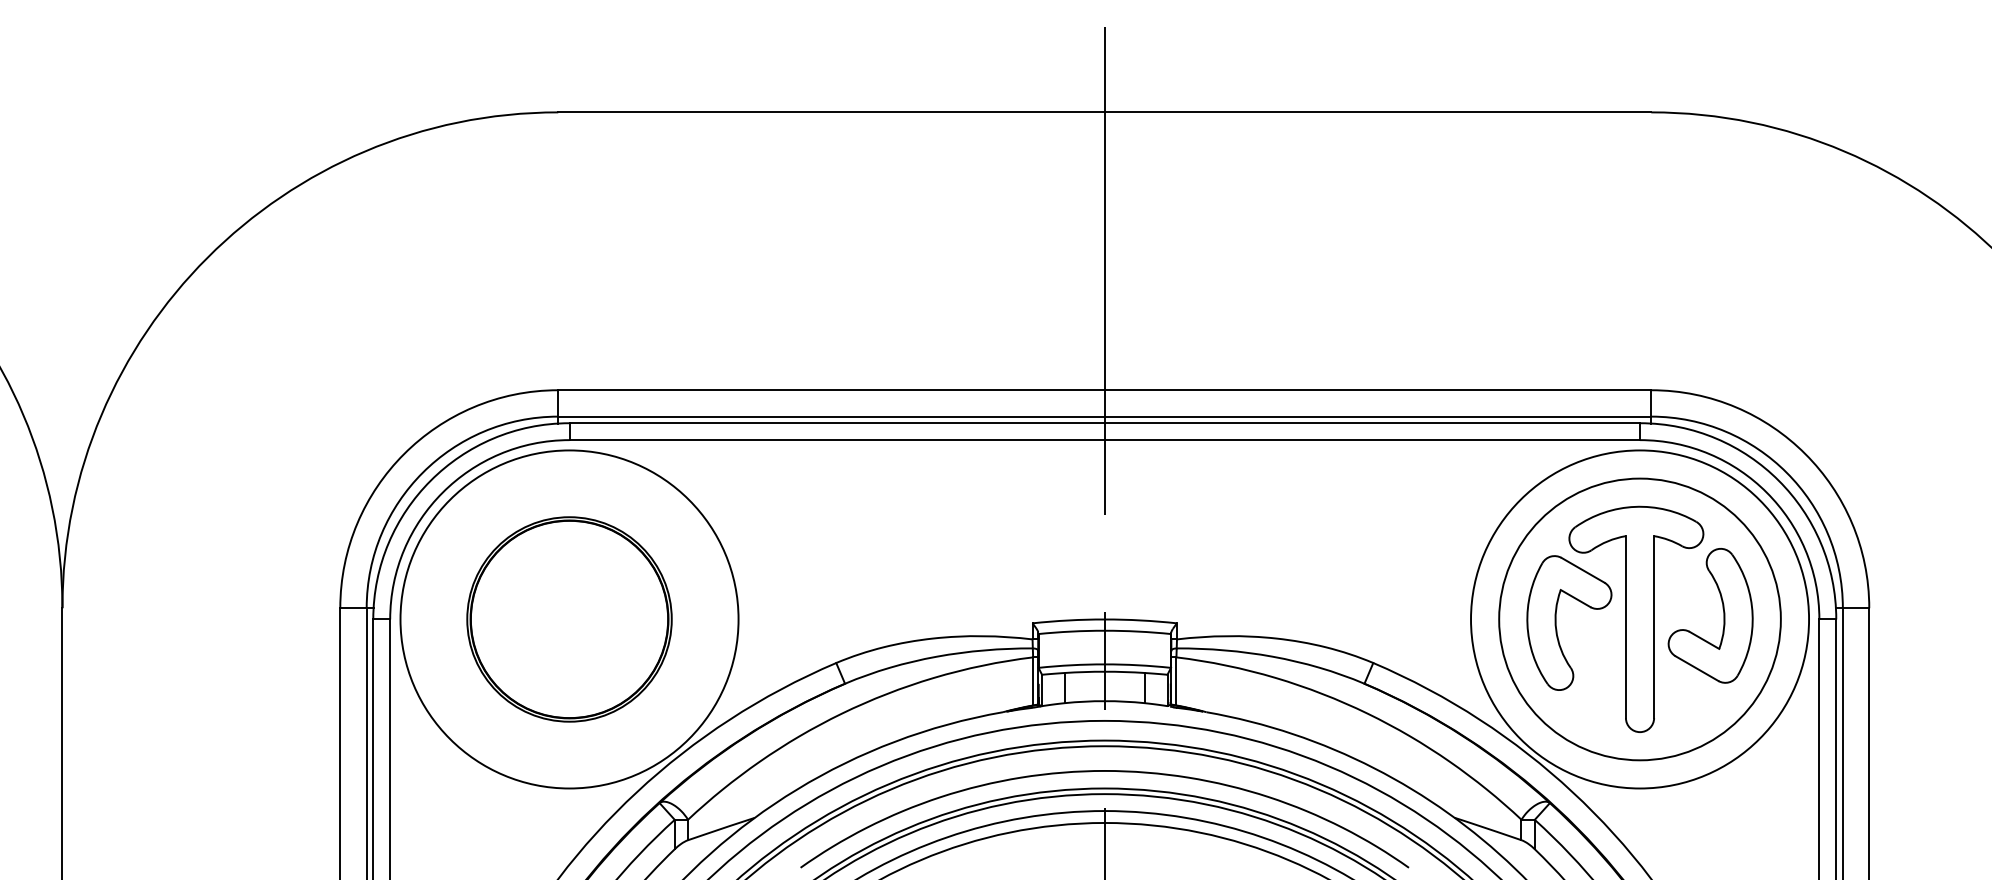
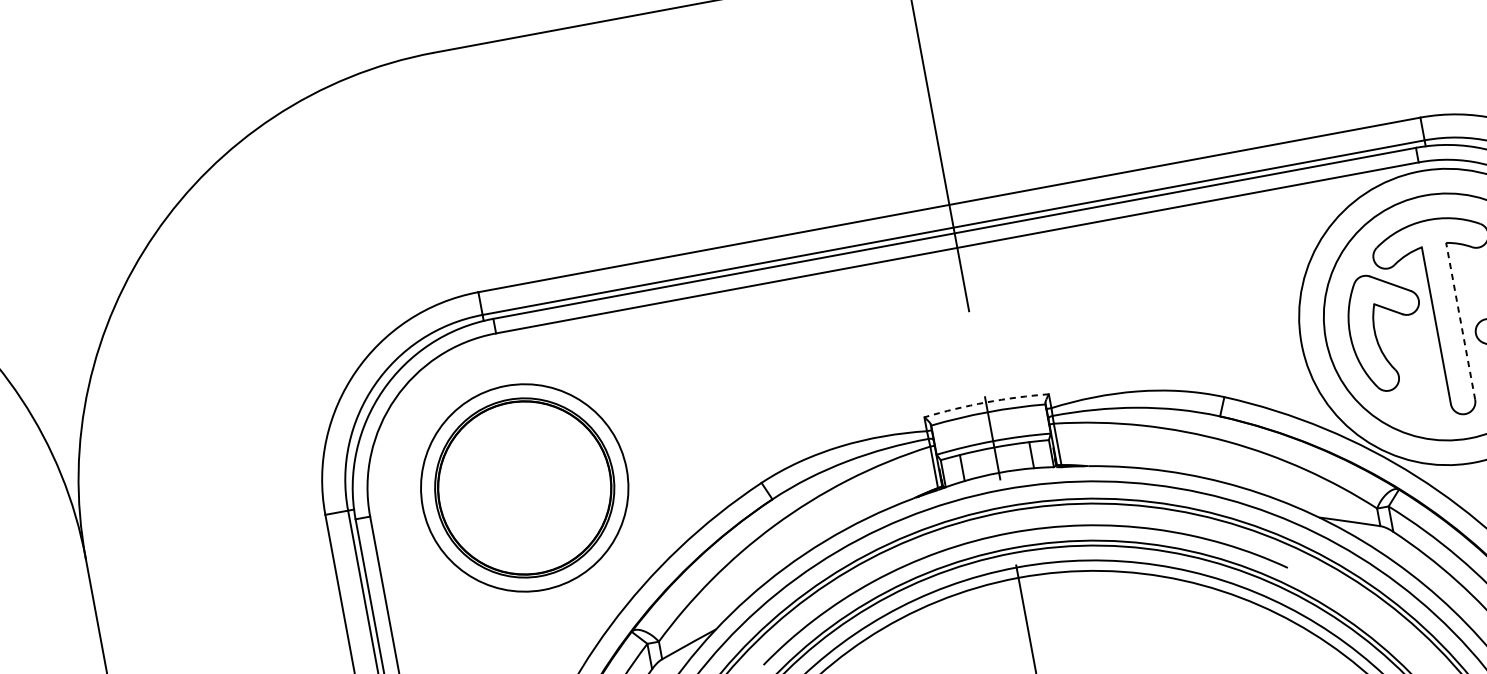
circle: (569, 619) -> (524, 488), size x0.7
arc: (1104, 619) -> (985, 402), solid -> dashed
line: (1654, 627) -> (1461, 321), solid -> dashed

